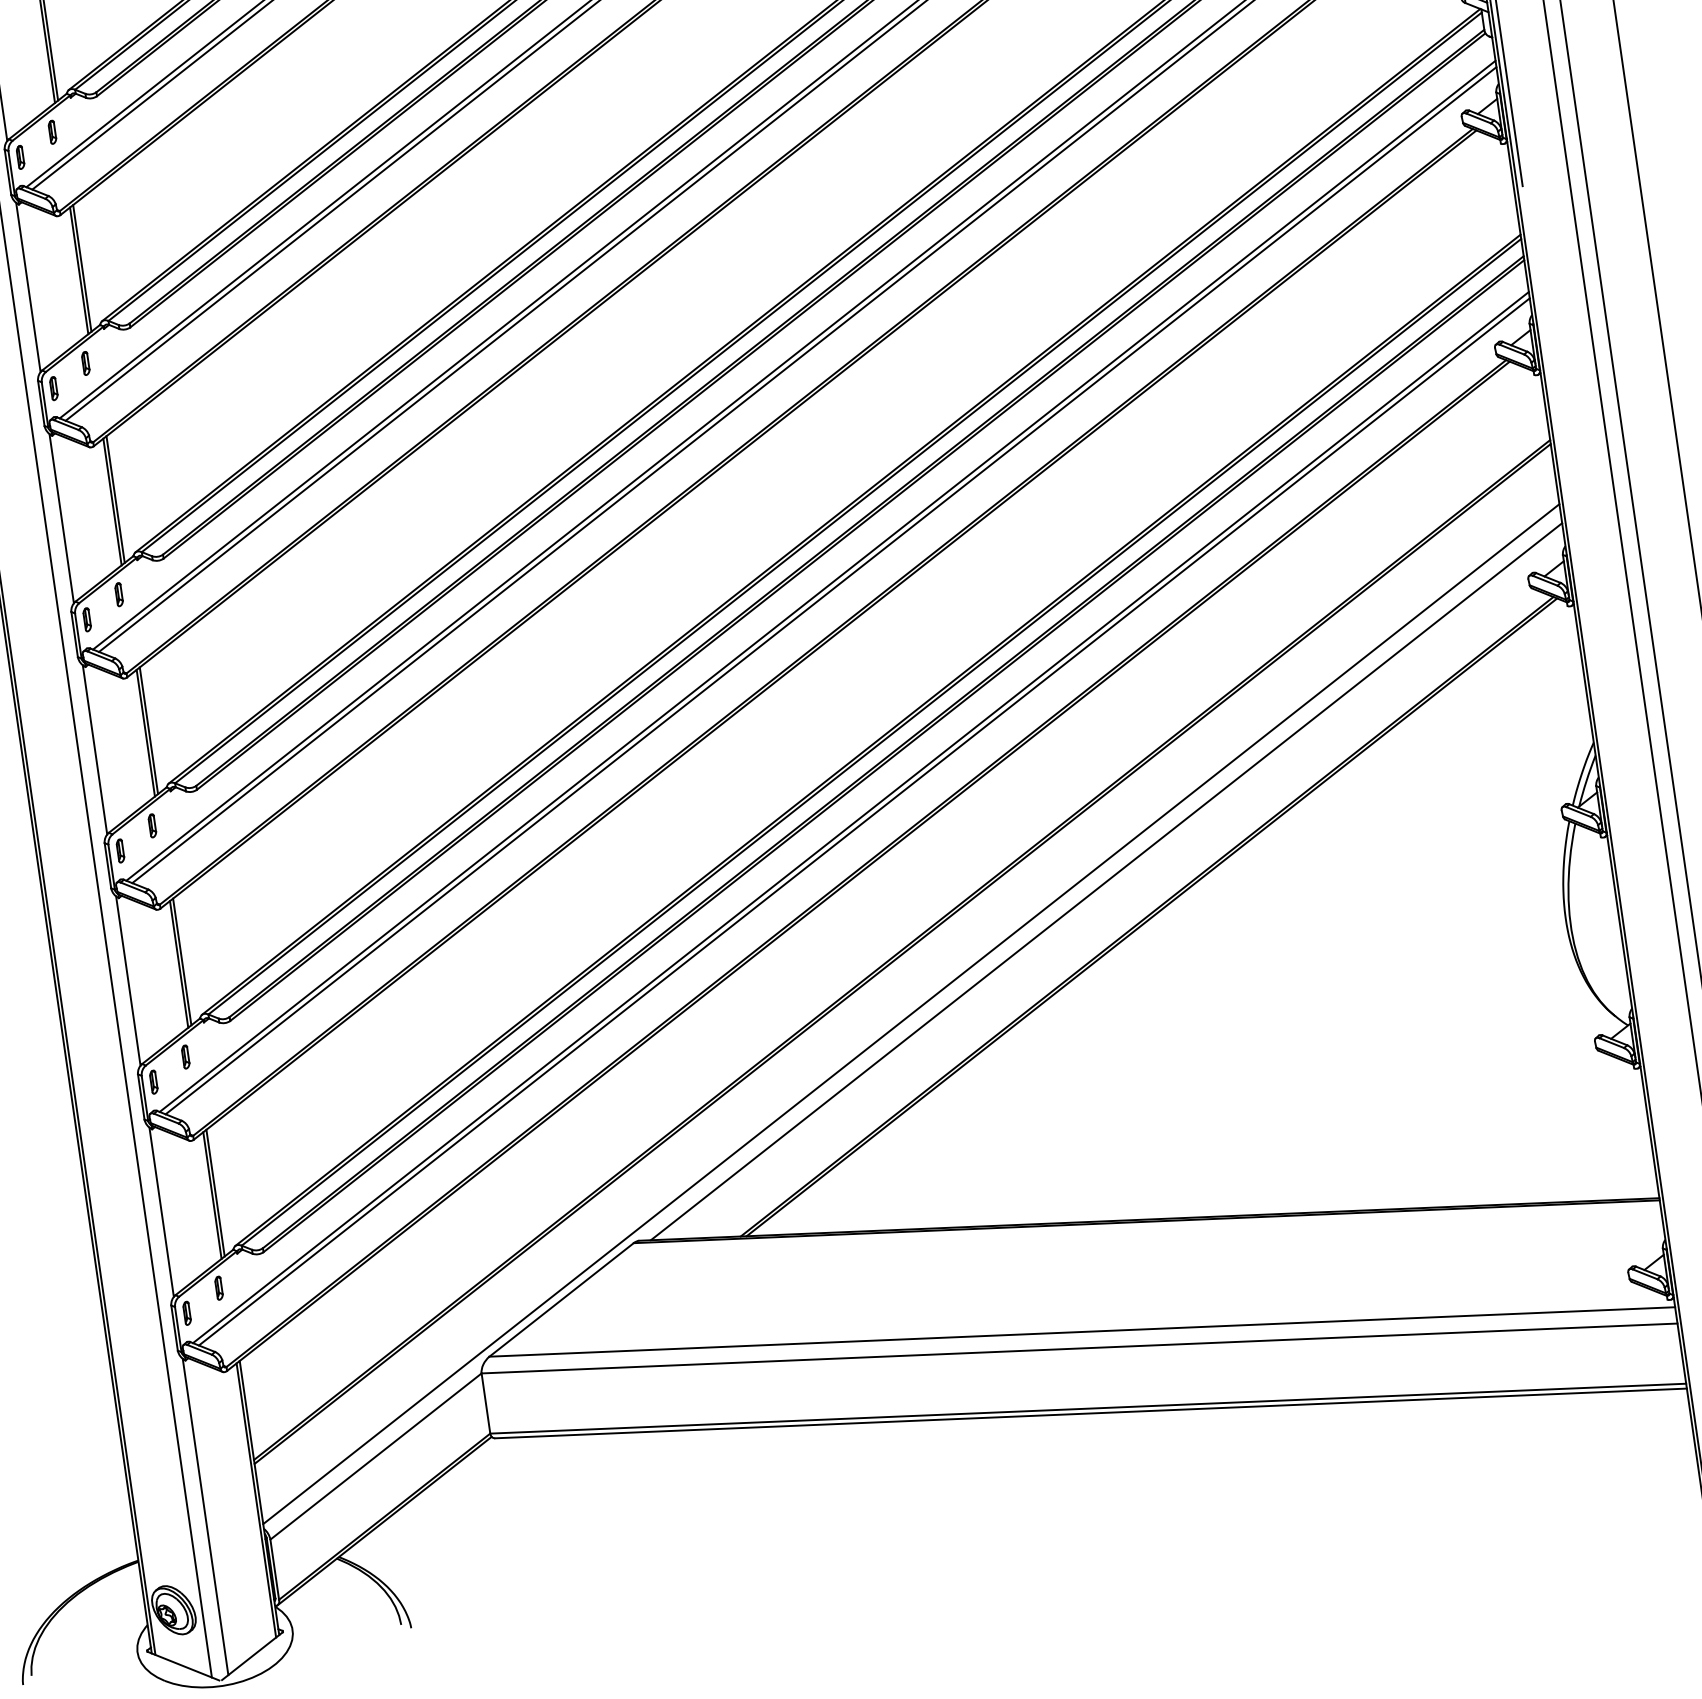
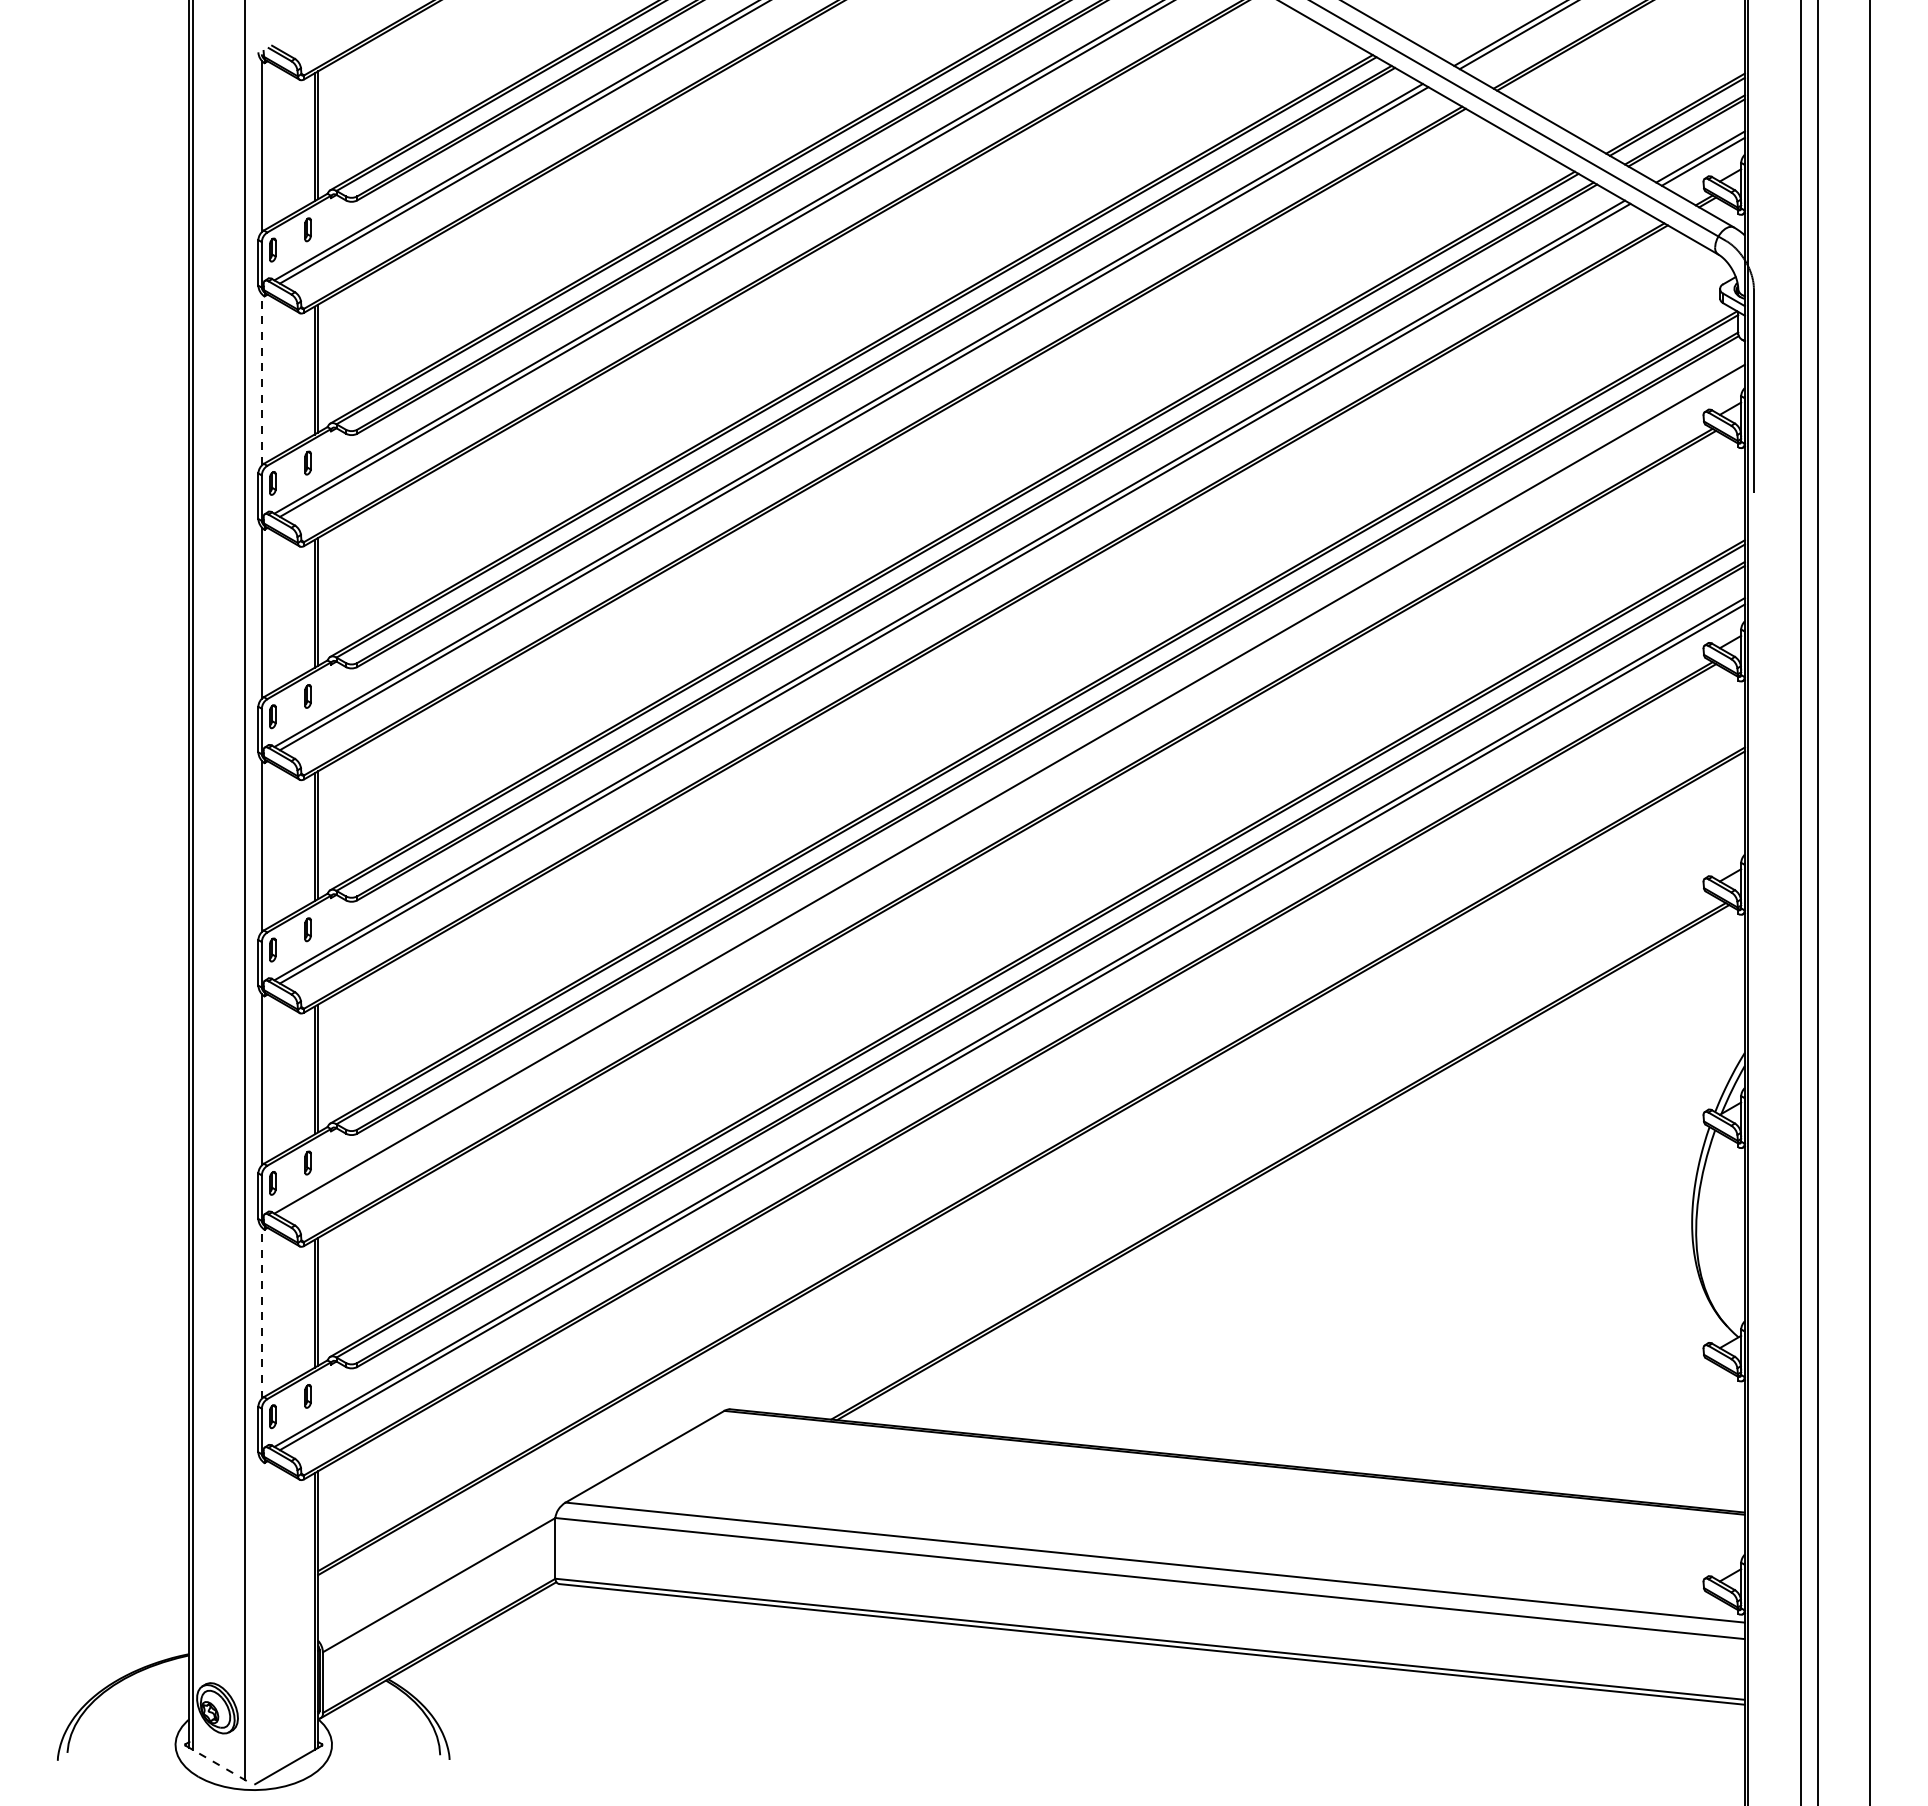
line: (28, 287) -> (262, 379), solid -> dashed
line: (830, 590) -> (1011, 793), removed
line: (1105, 881) -> (1242, 1120), removed
line: (911, 1013) -> (1031, 1223), removed
line: (161, 1211) -> (262, 1312), solid -> dashed
line: (205, 1516) -> (262, 1620), removed
line: (183, 1665) -> (219, 1764), solid -> dashed

